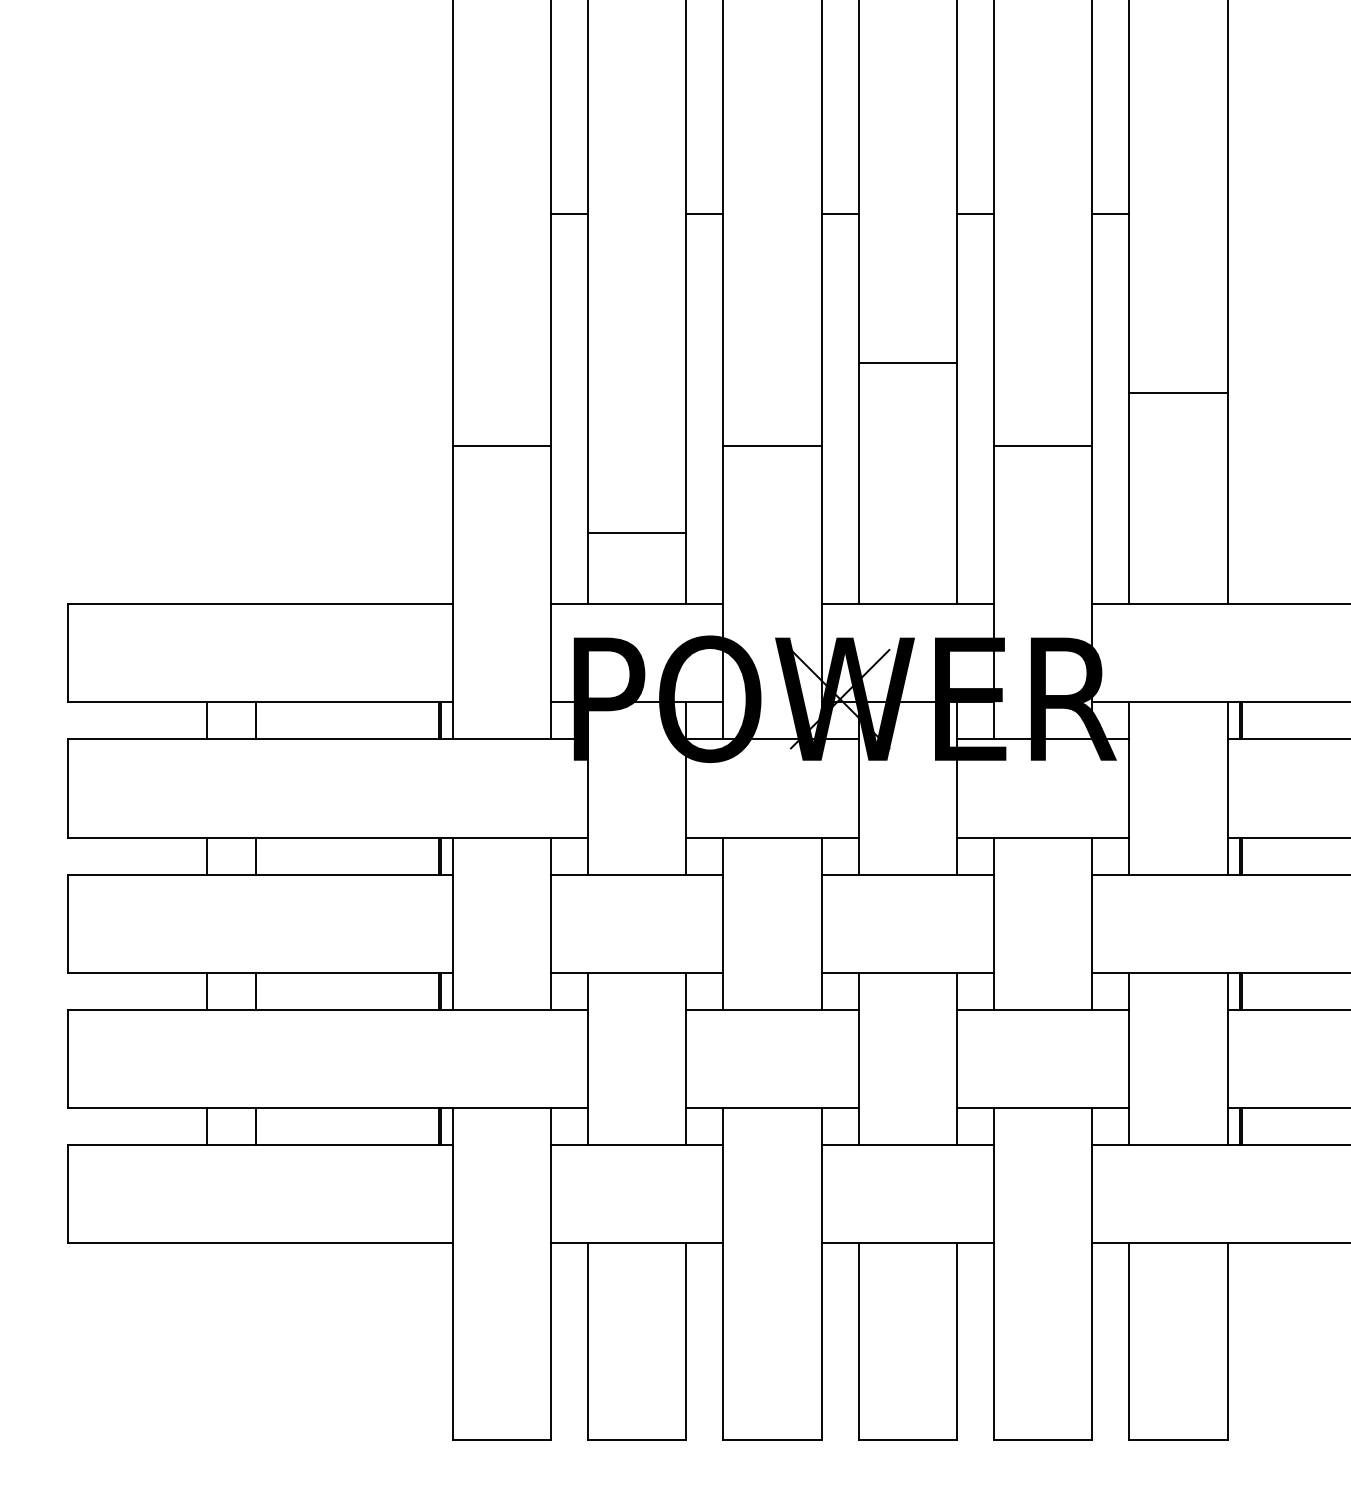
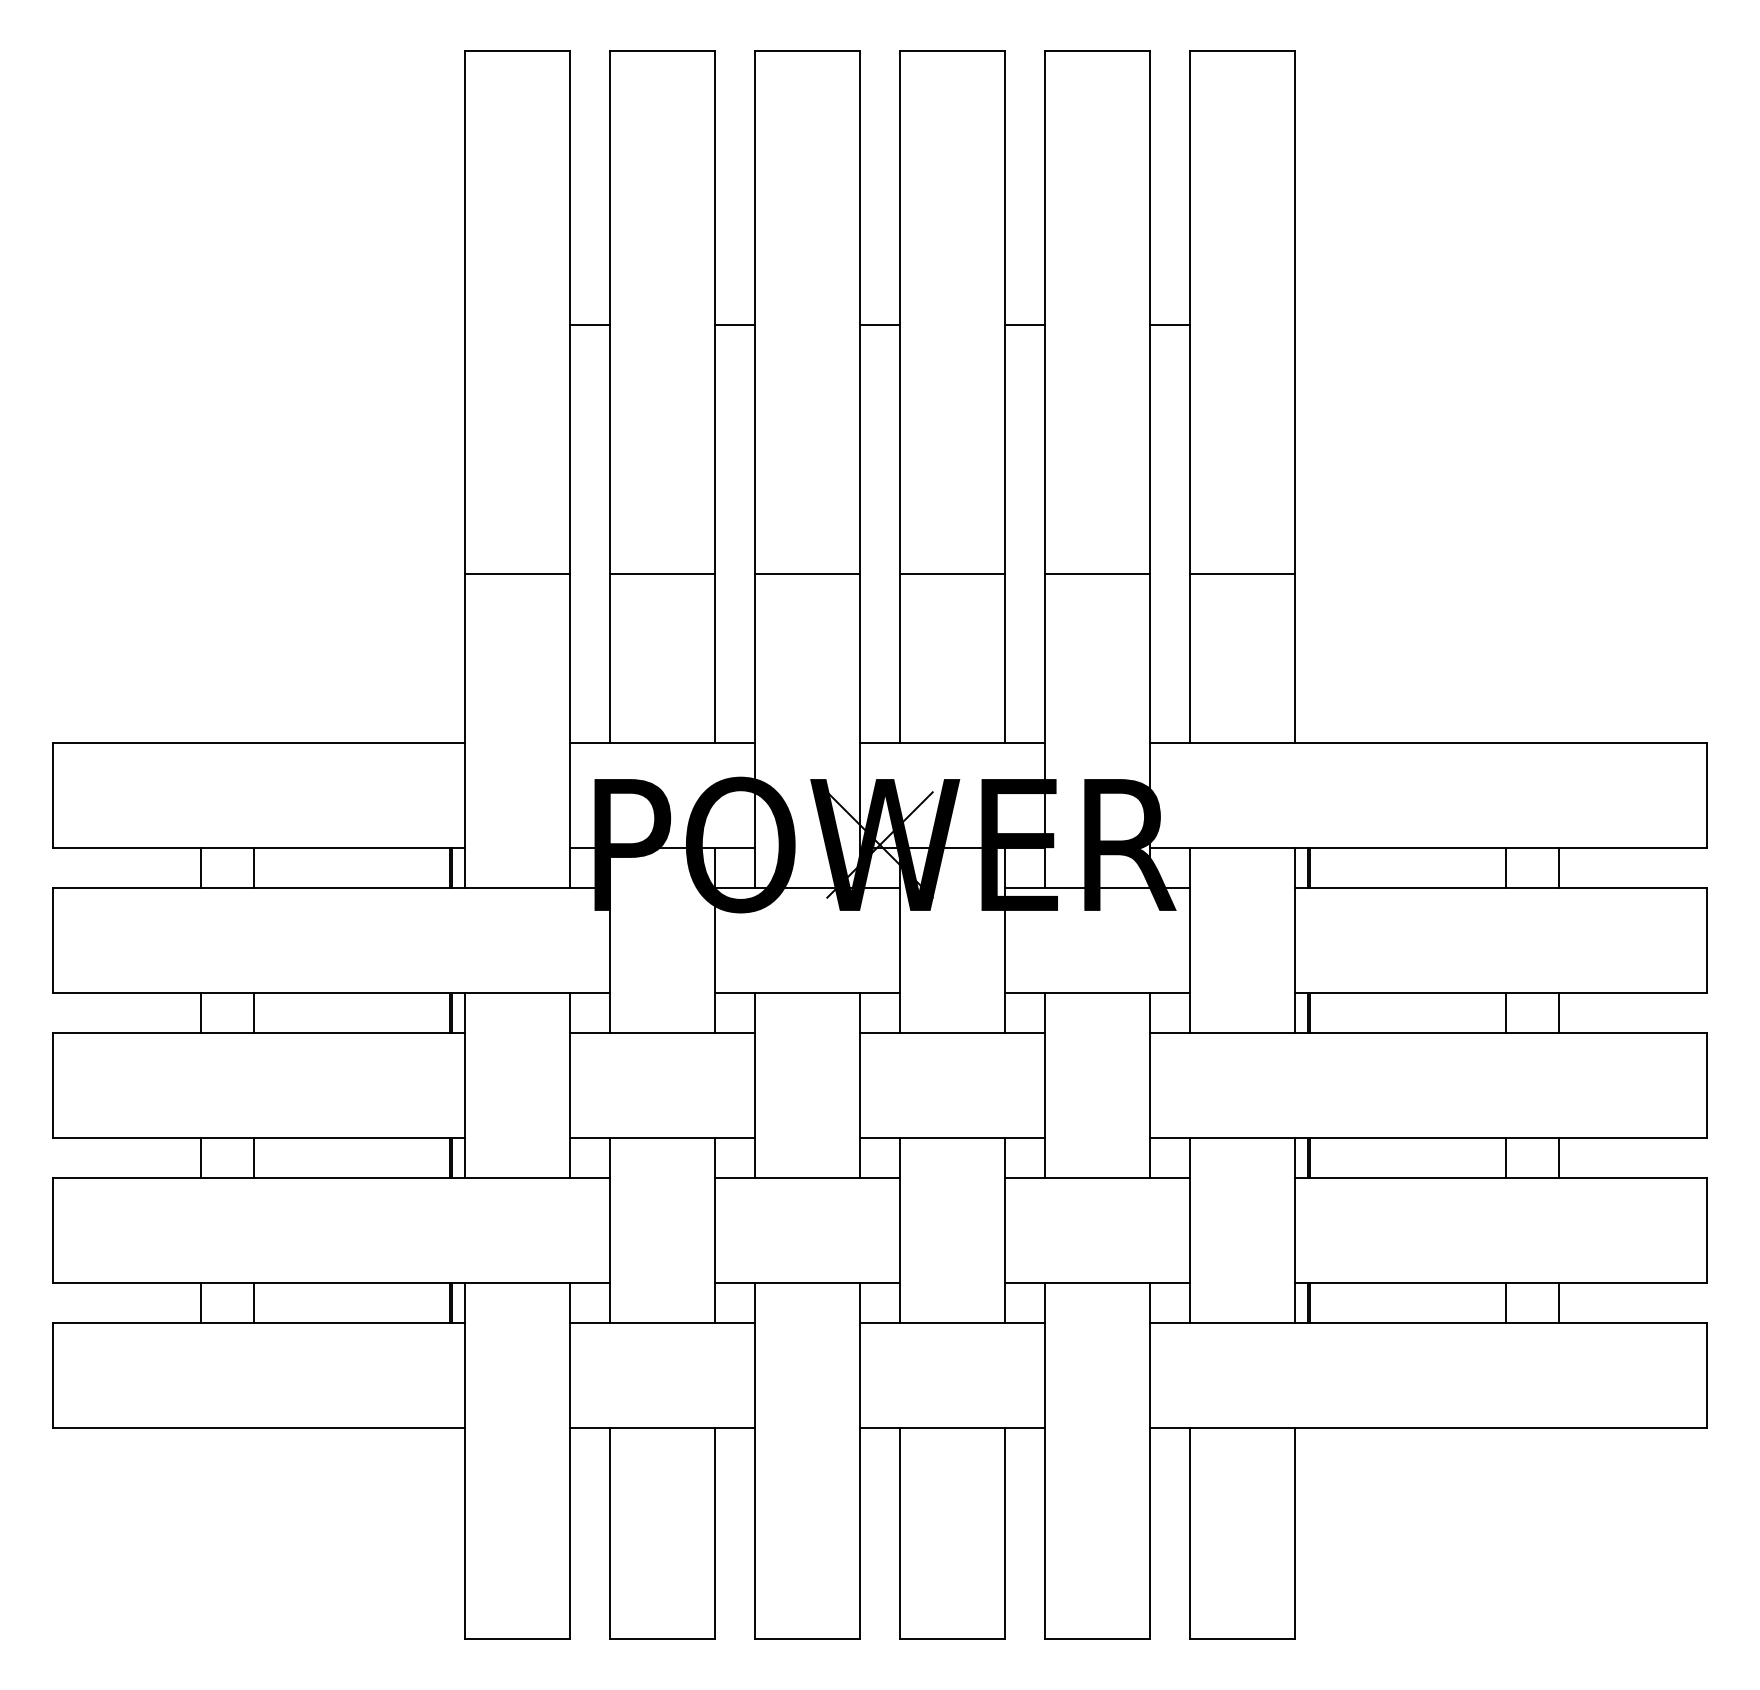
line: (907, 363) -> (952, 574), moved
line: (1178, 393) -> (1242, 574), moved
line: (637, 533) -> (662, 574), moved

